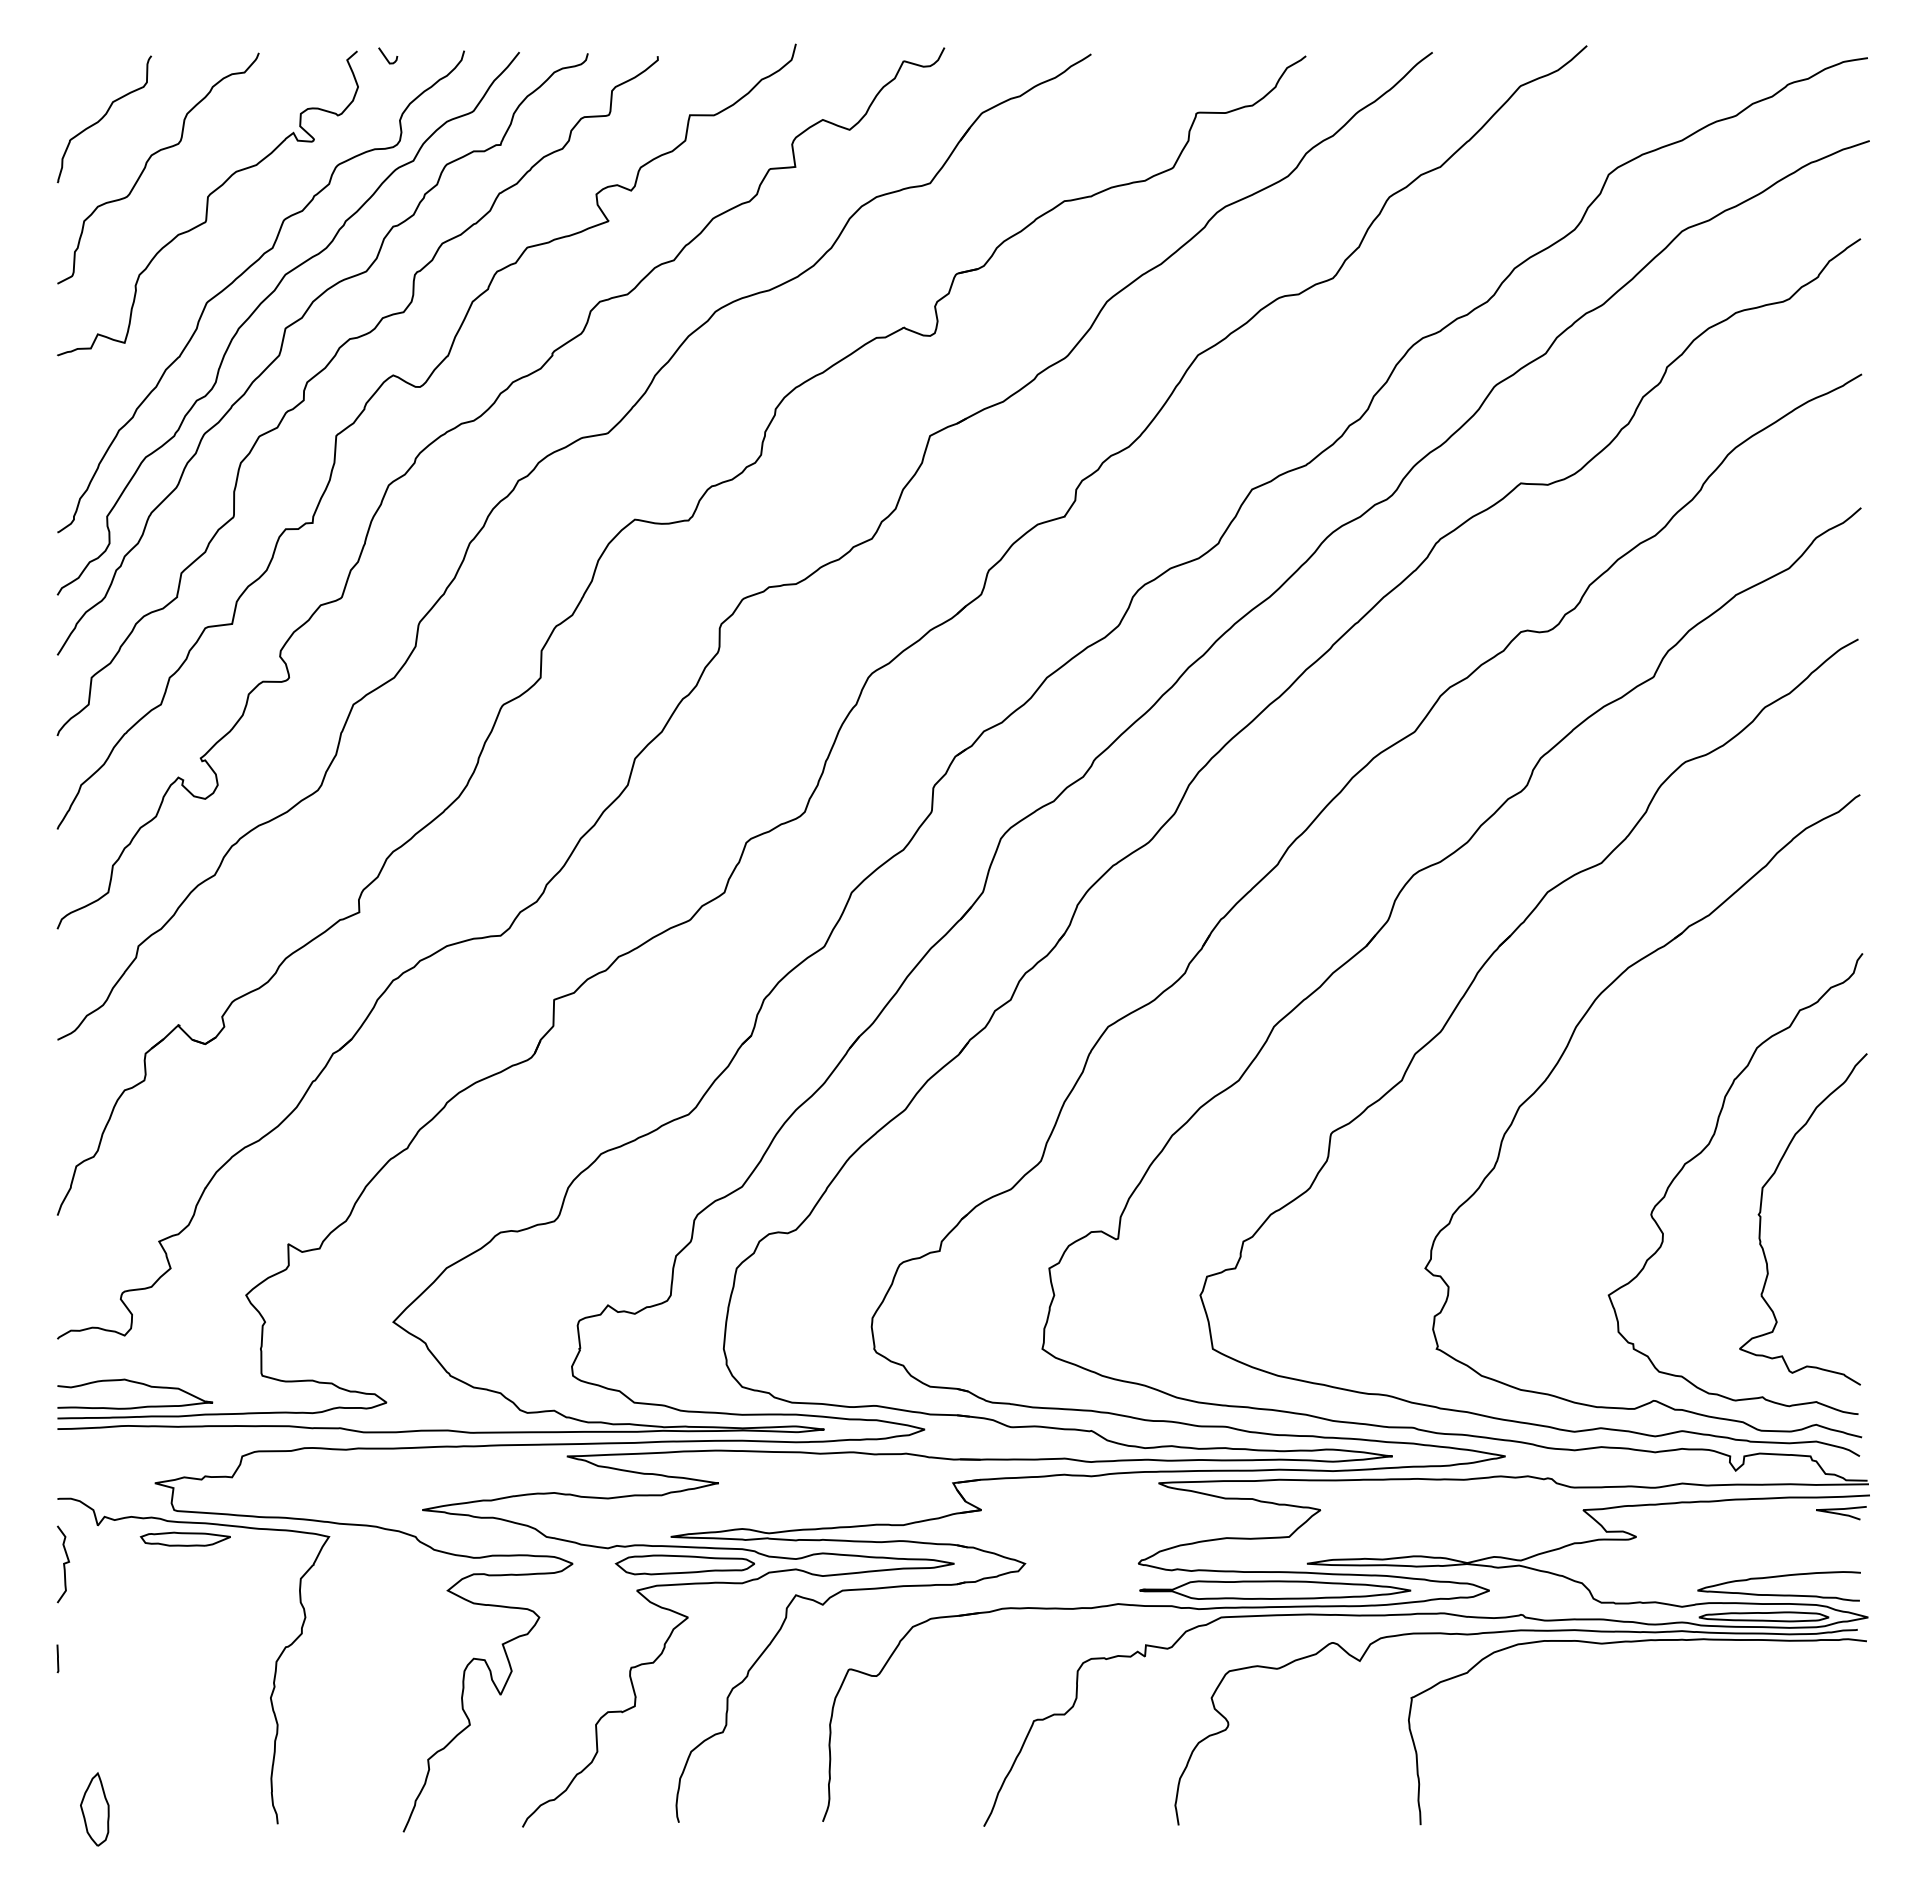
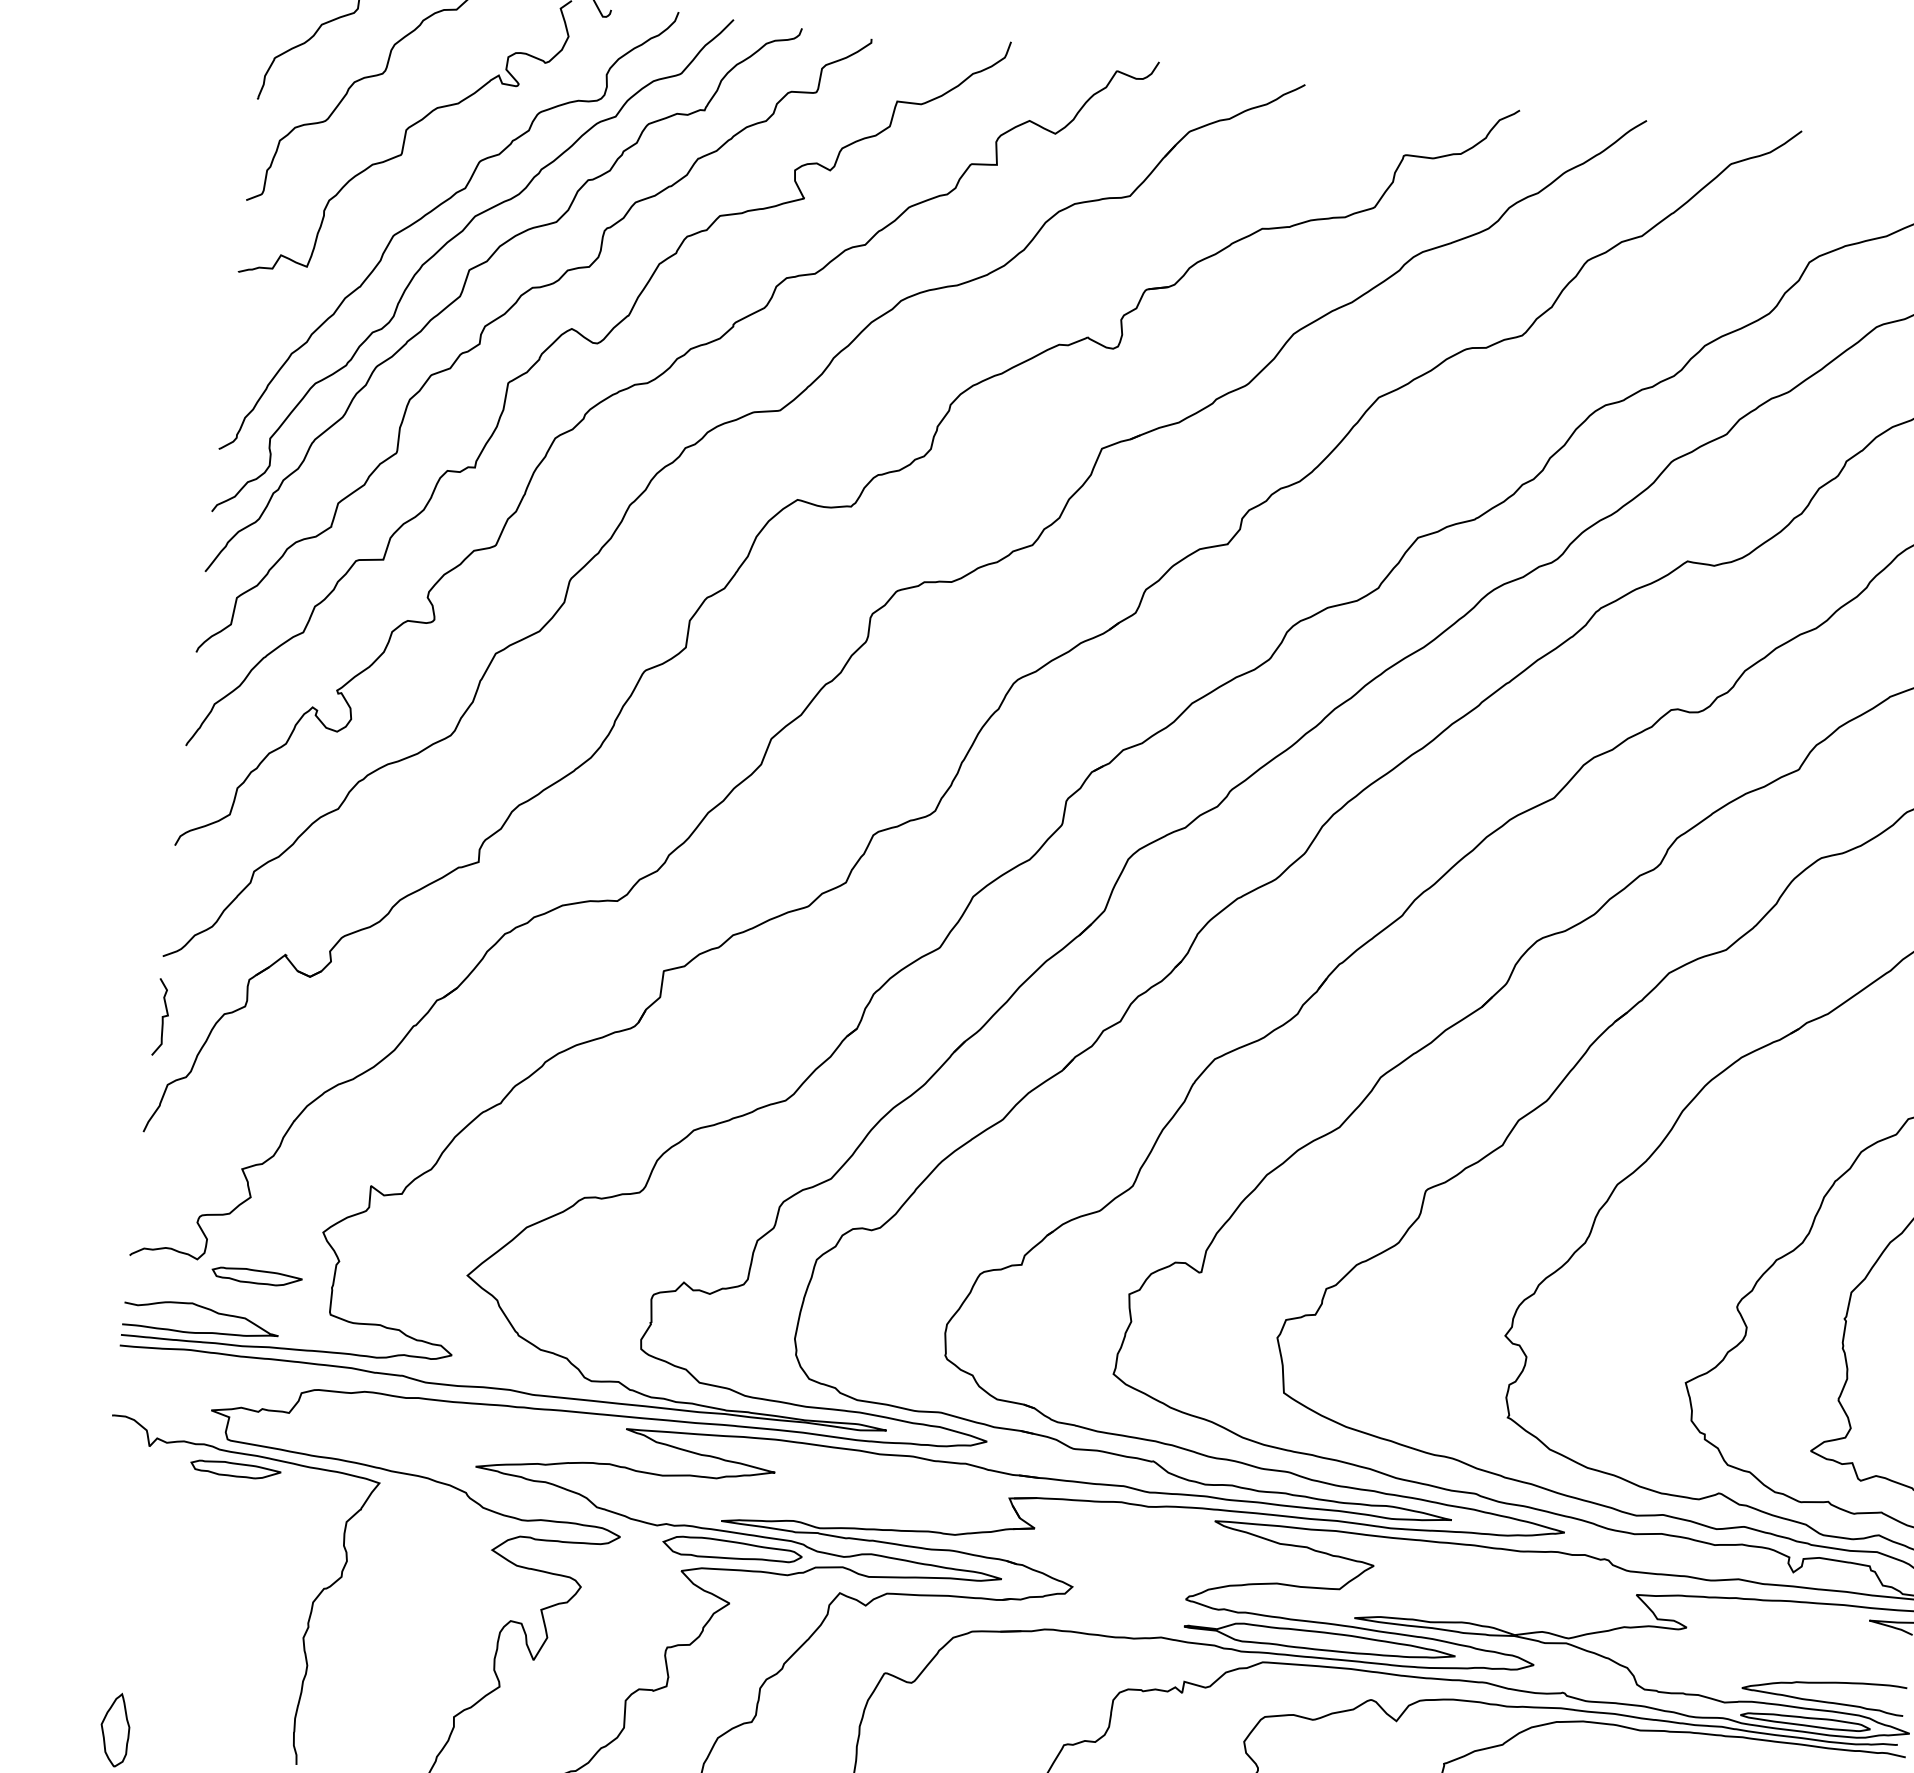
part: (184, 1345) -> (256, 1275), added
curve: (63, 1564) -> (162, 1017), moved
line: (57, 1658) -> (94, 1574), removed

